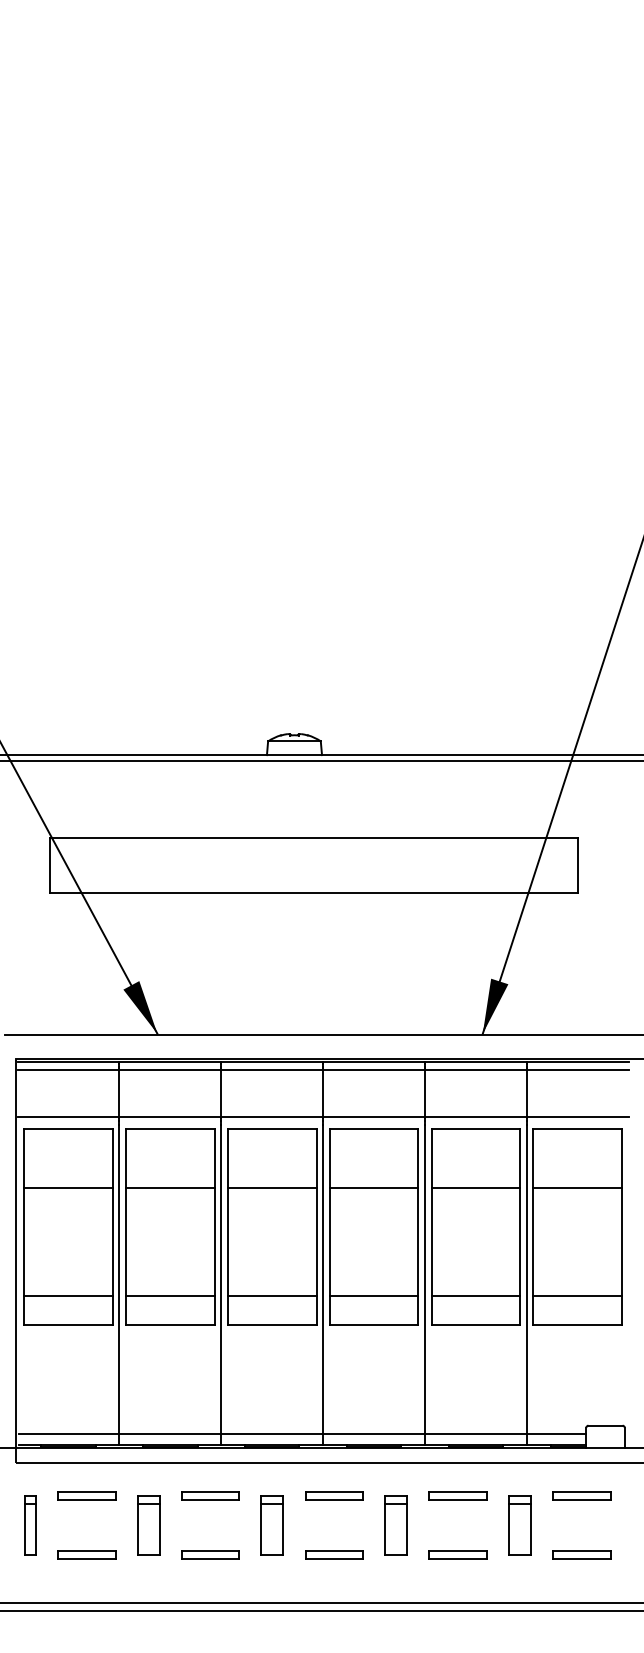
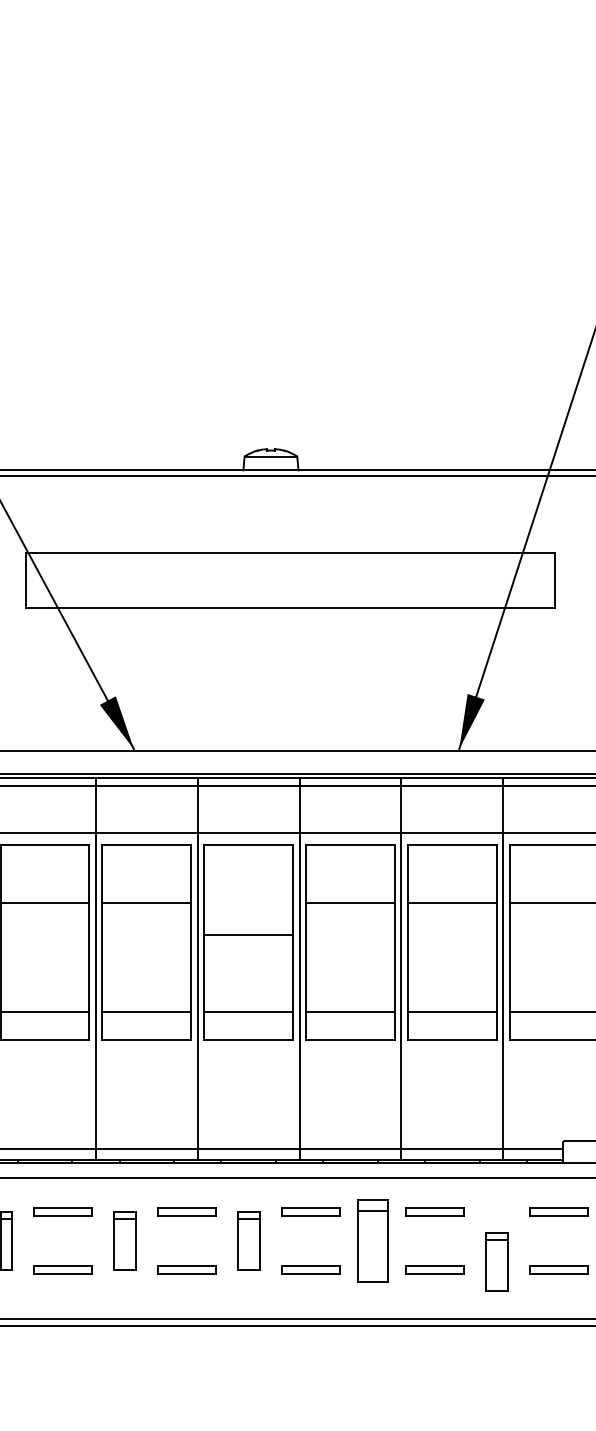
line: (271, 1188) -> (247, 935), moved
part: (395, 1525) -> (371, 1240), size x1.4
part: (519, 1525) -> (495, 1261), moved

